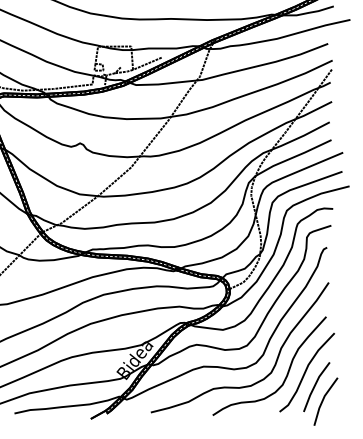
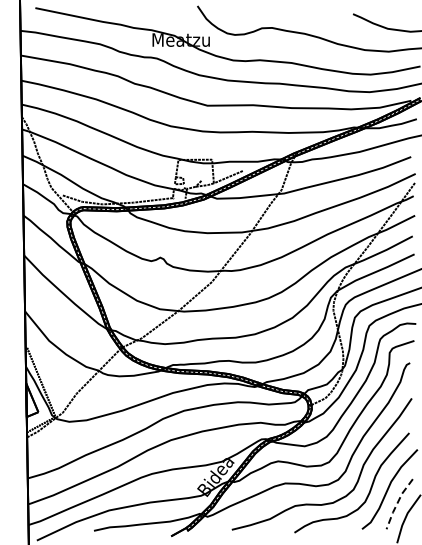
line: (314, 385) -> (397, 502), solid -> dashed

